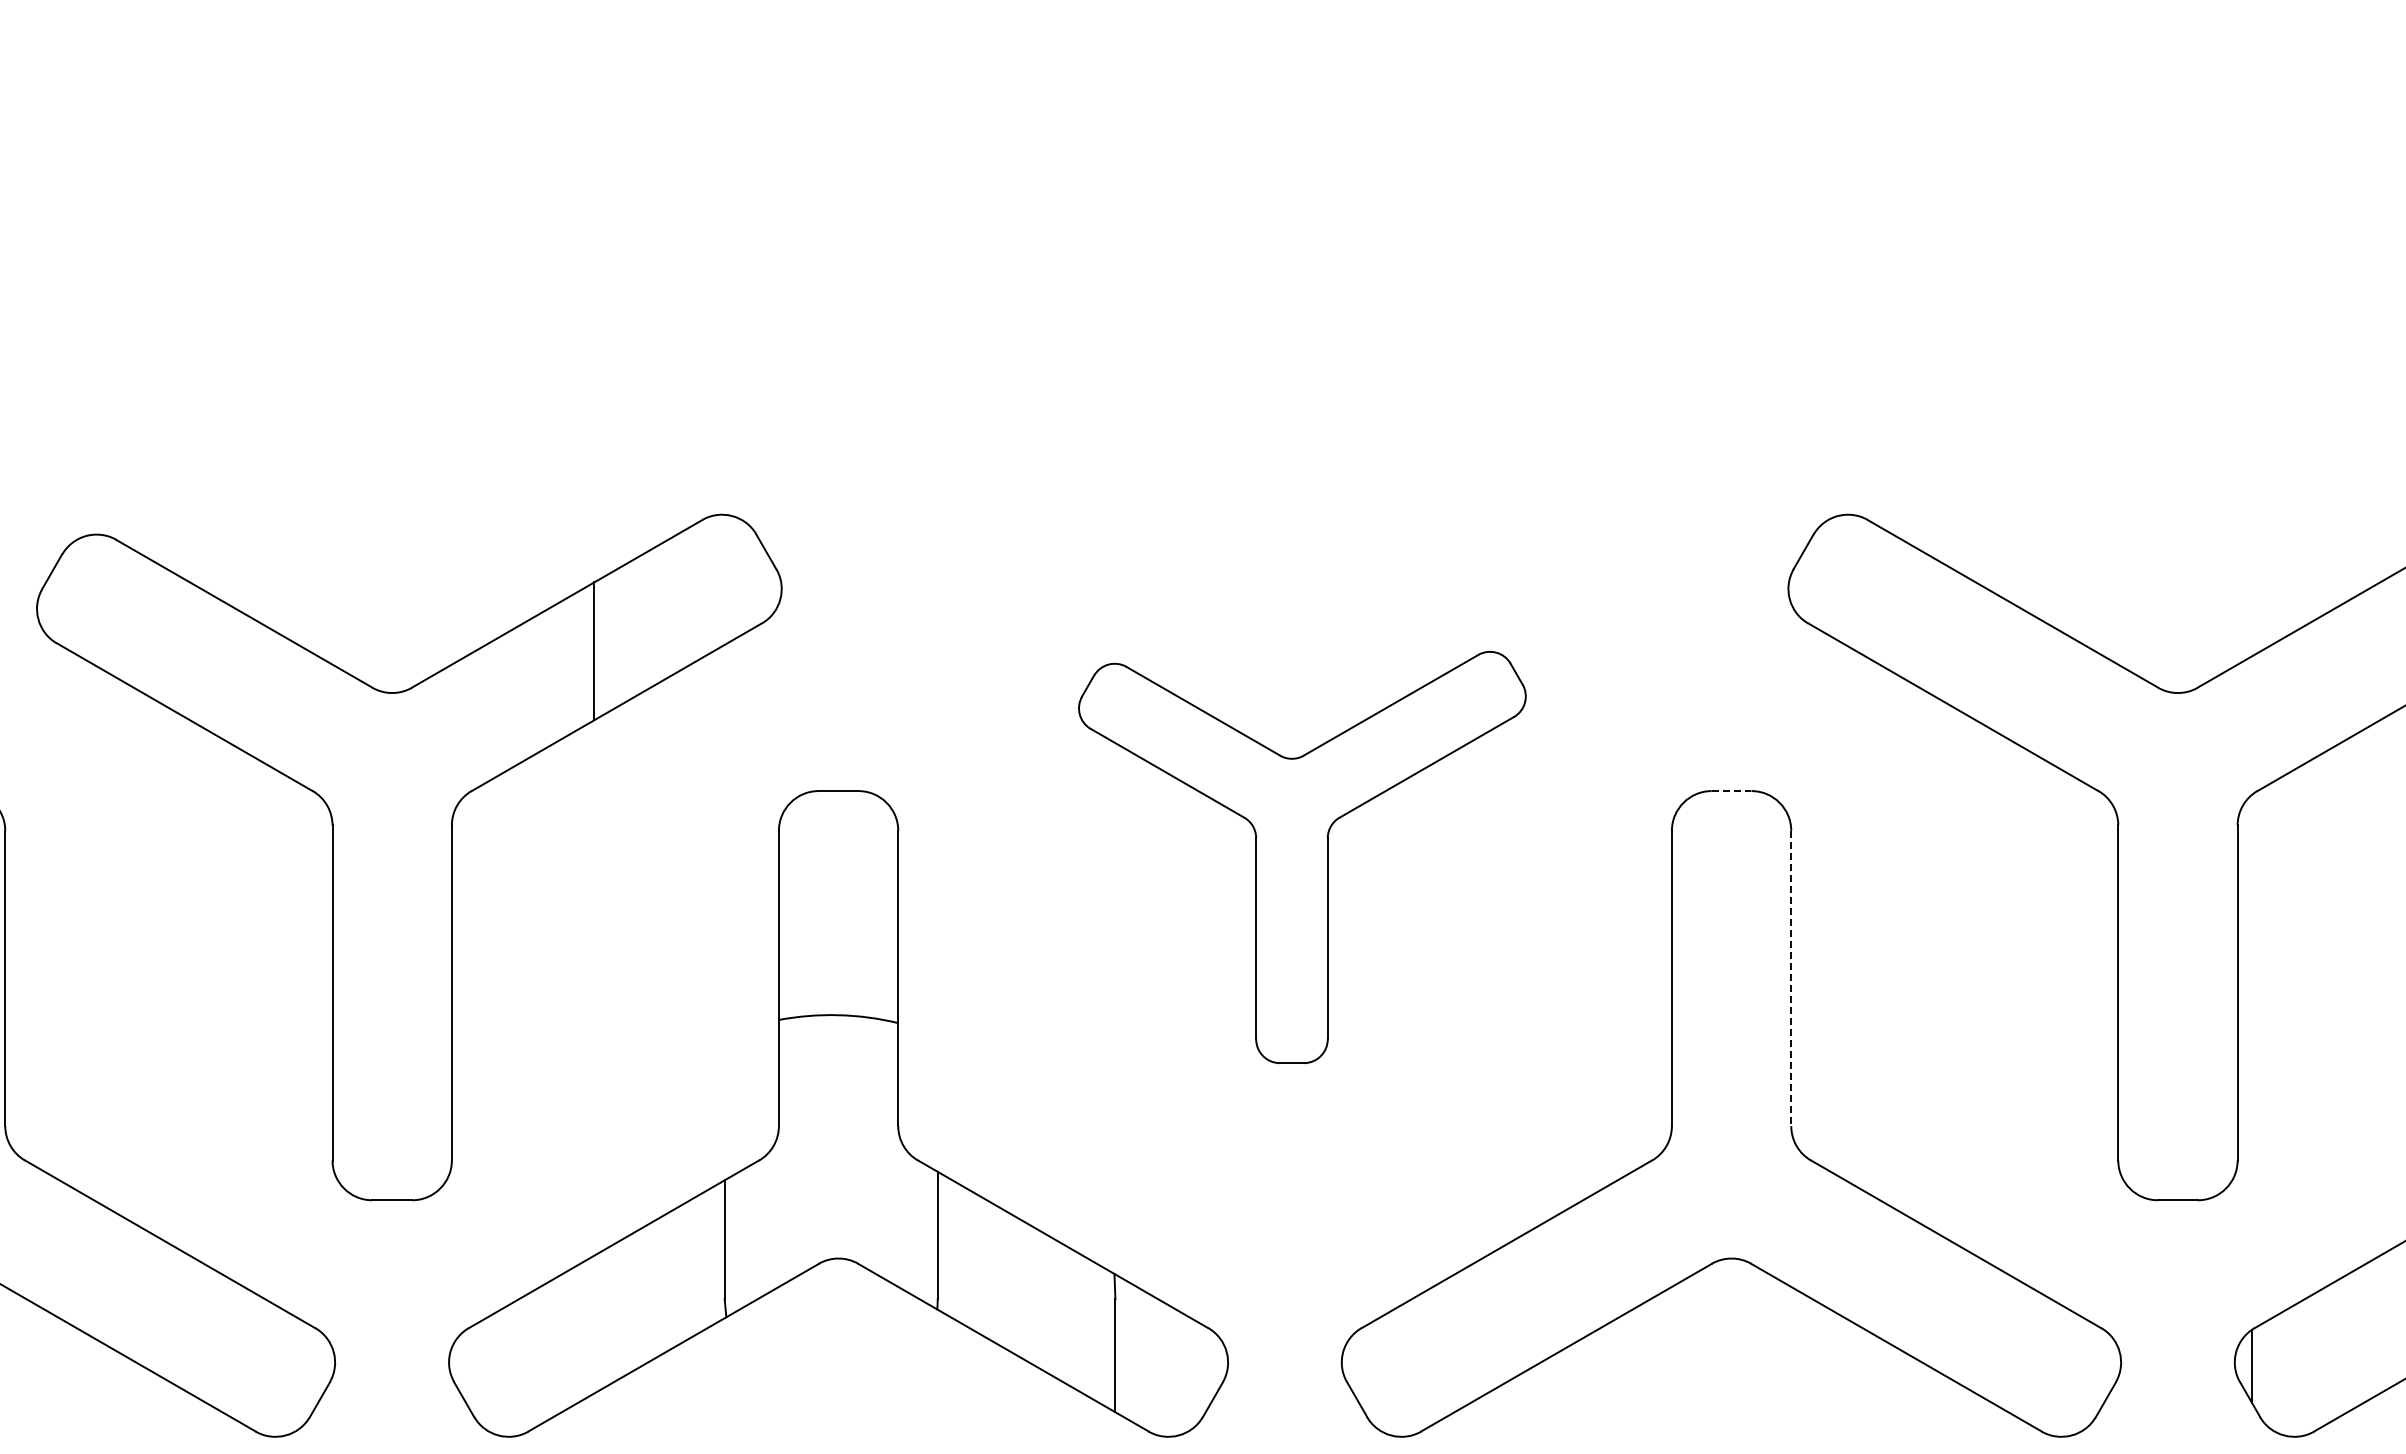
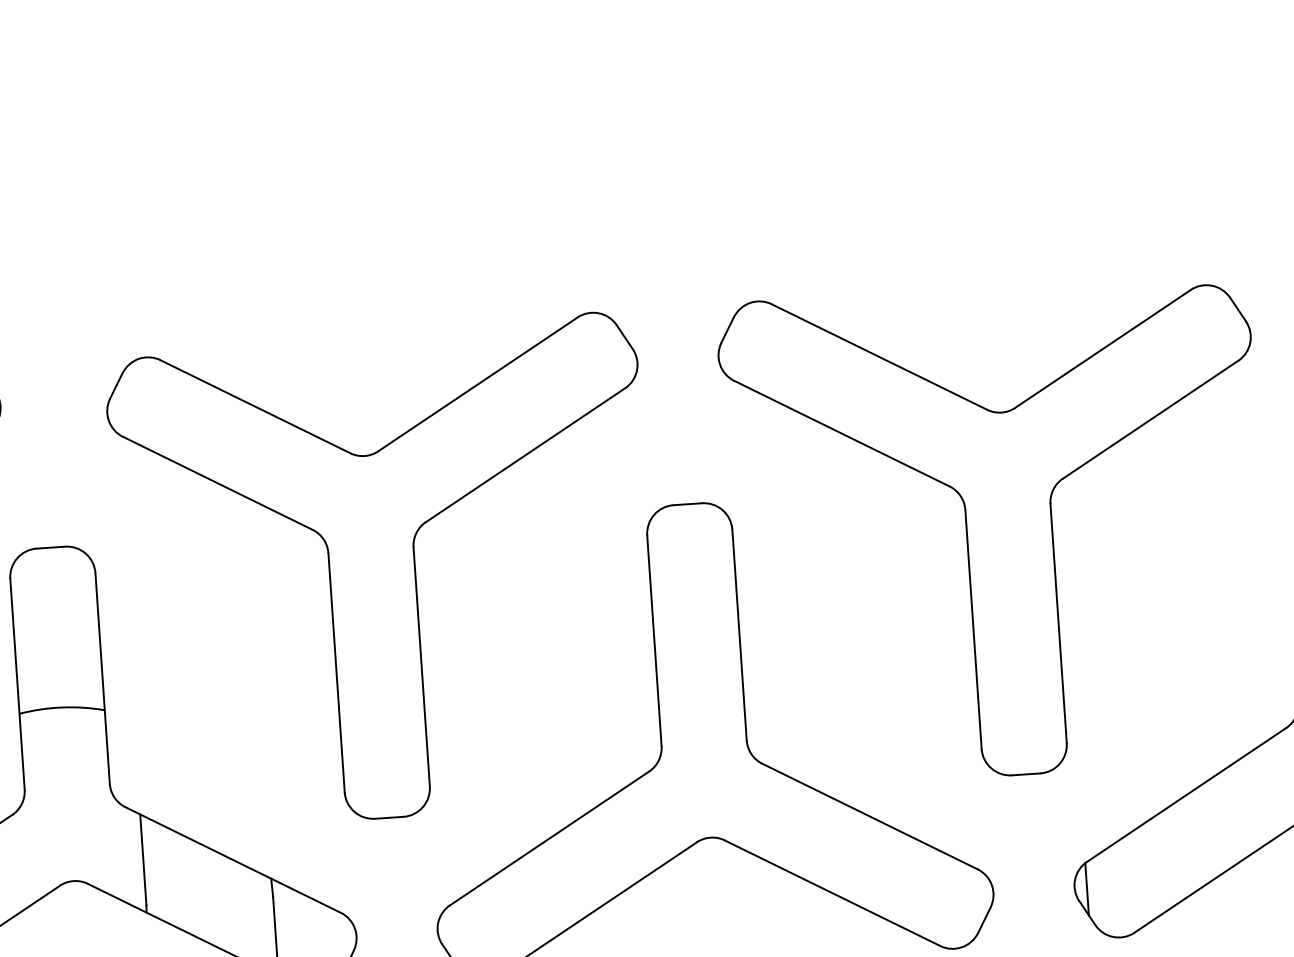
line: (1731, 791) -> (687, 504), dashed -> solid
part: (1302, 857) -> (385, 572), size x1.67
line: (1791, 978) -> (739, 635), dashed -> solid

